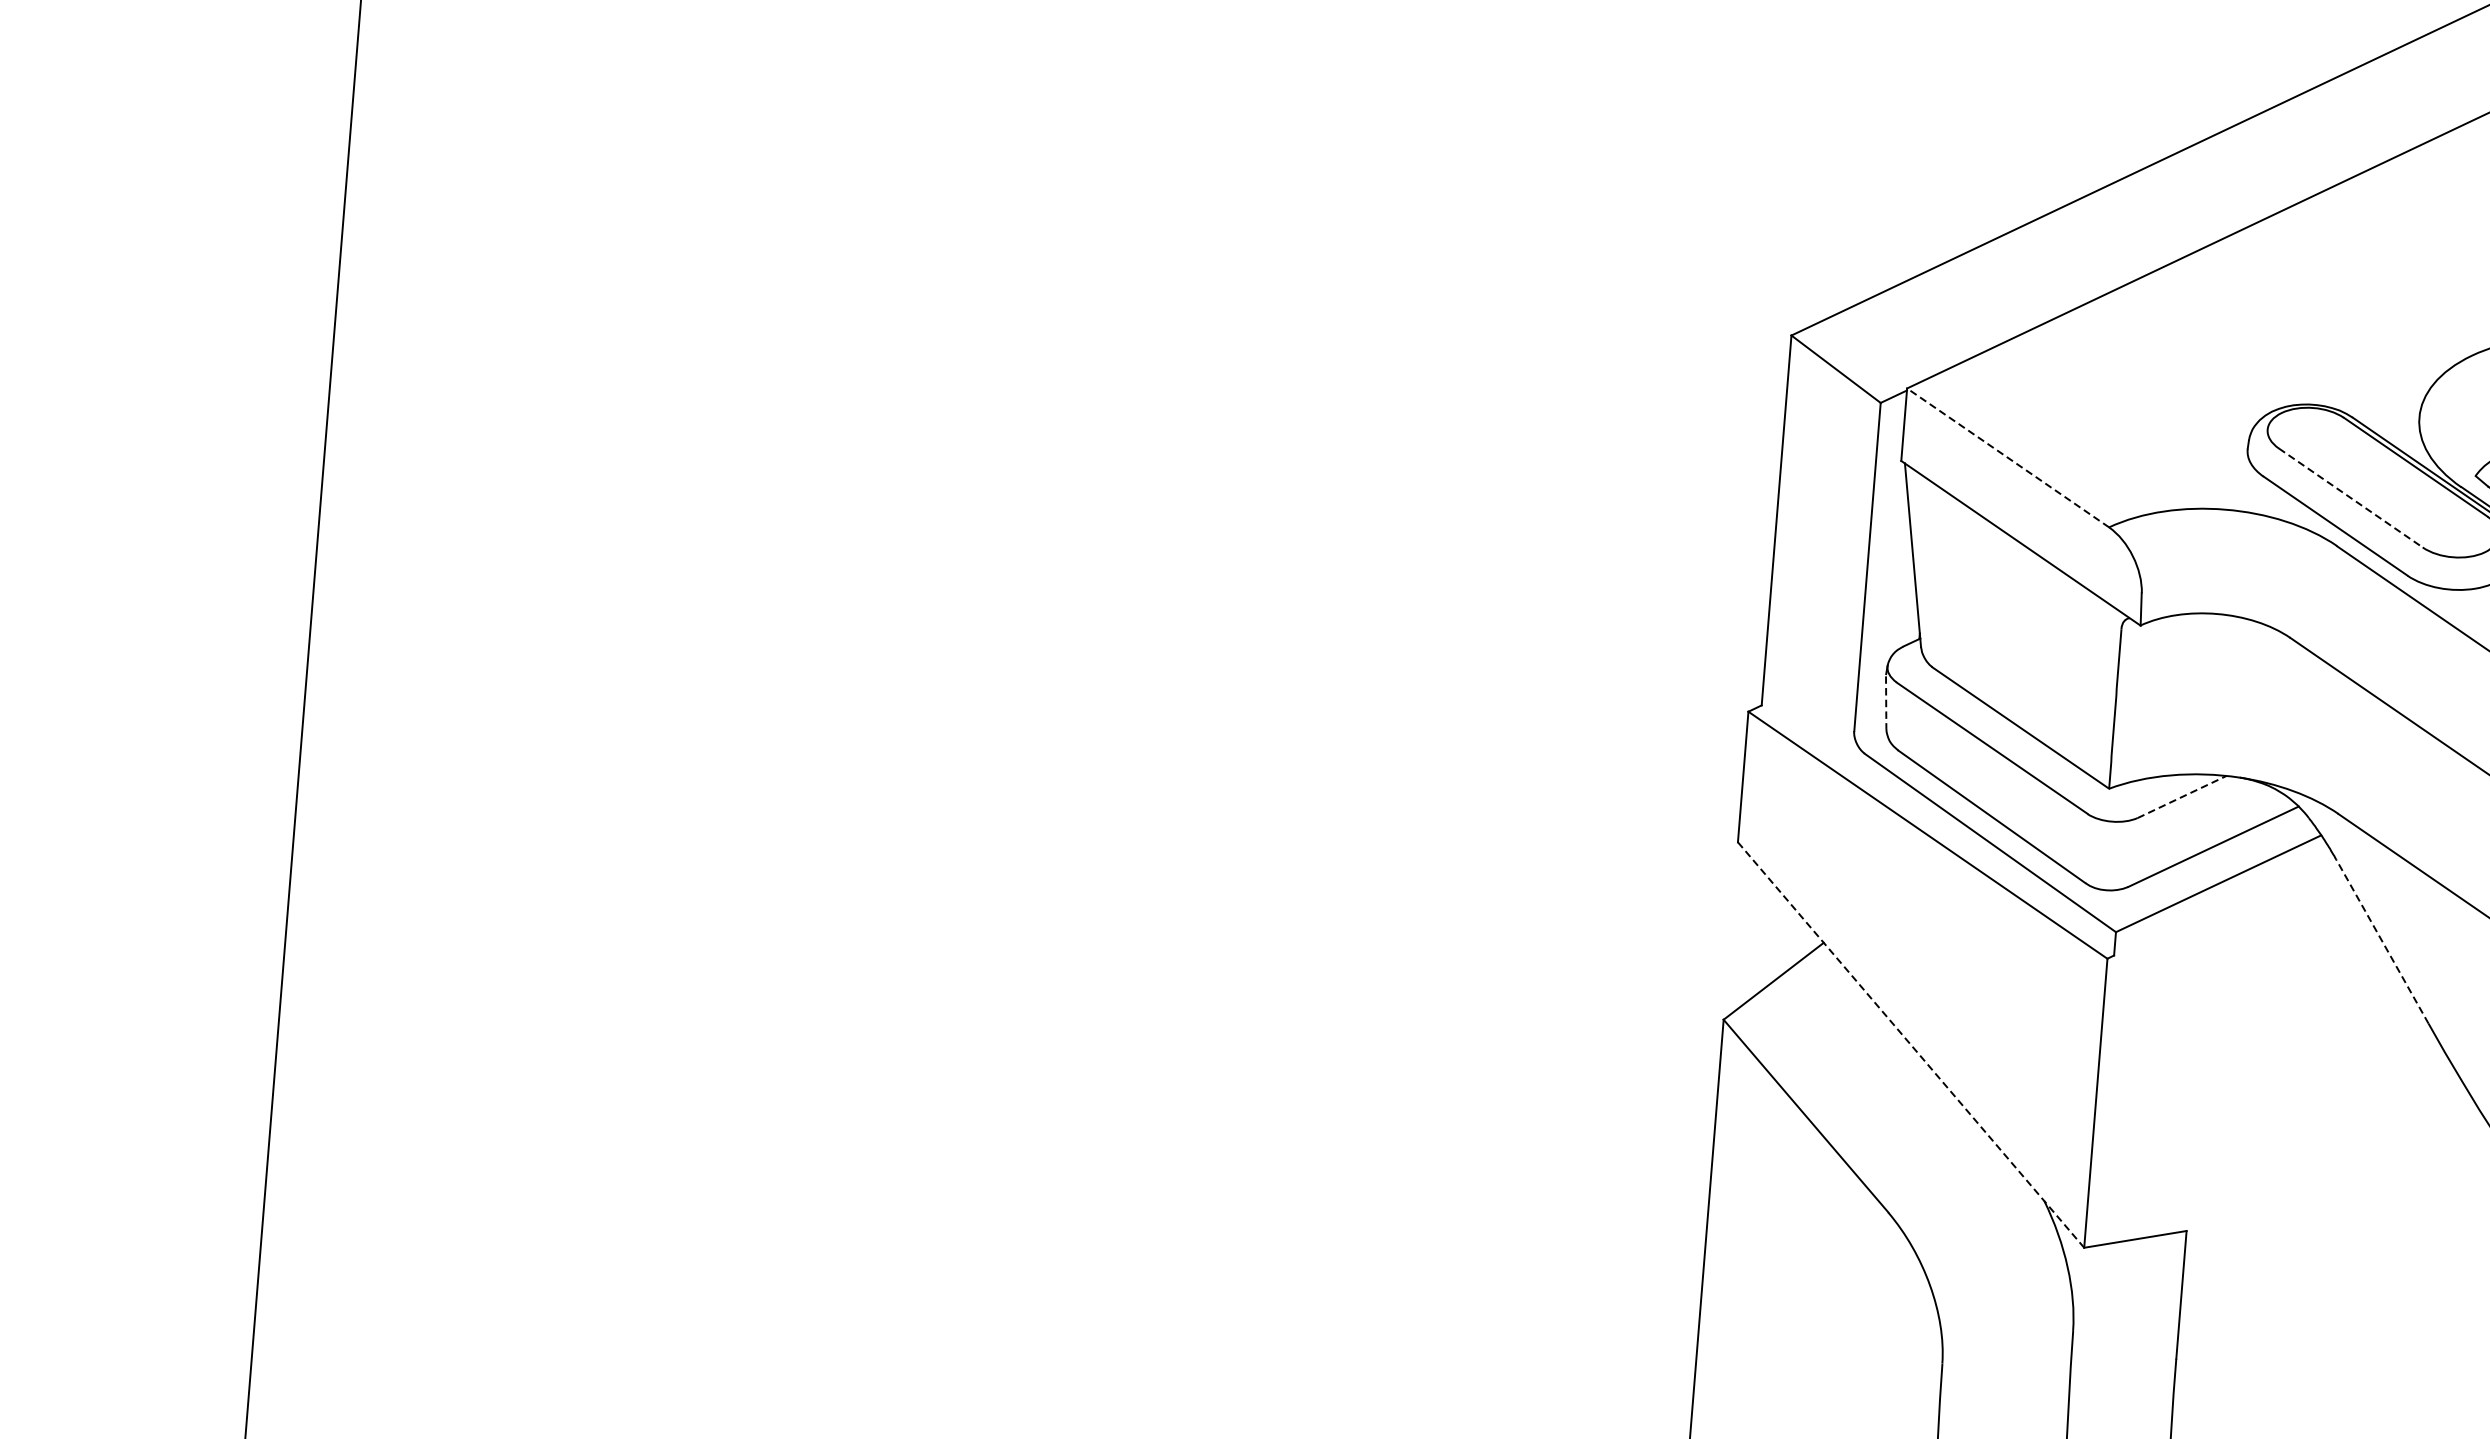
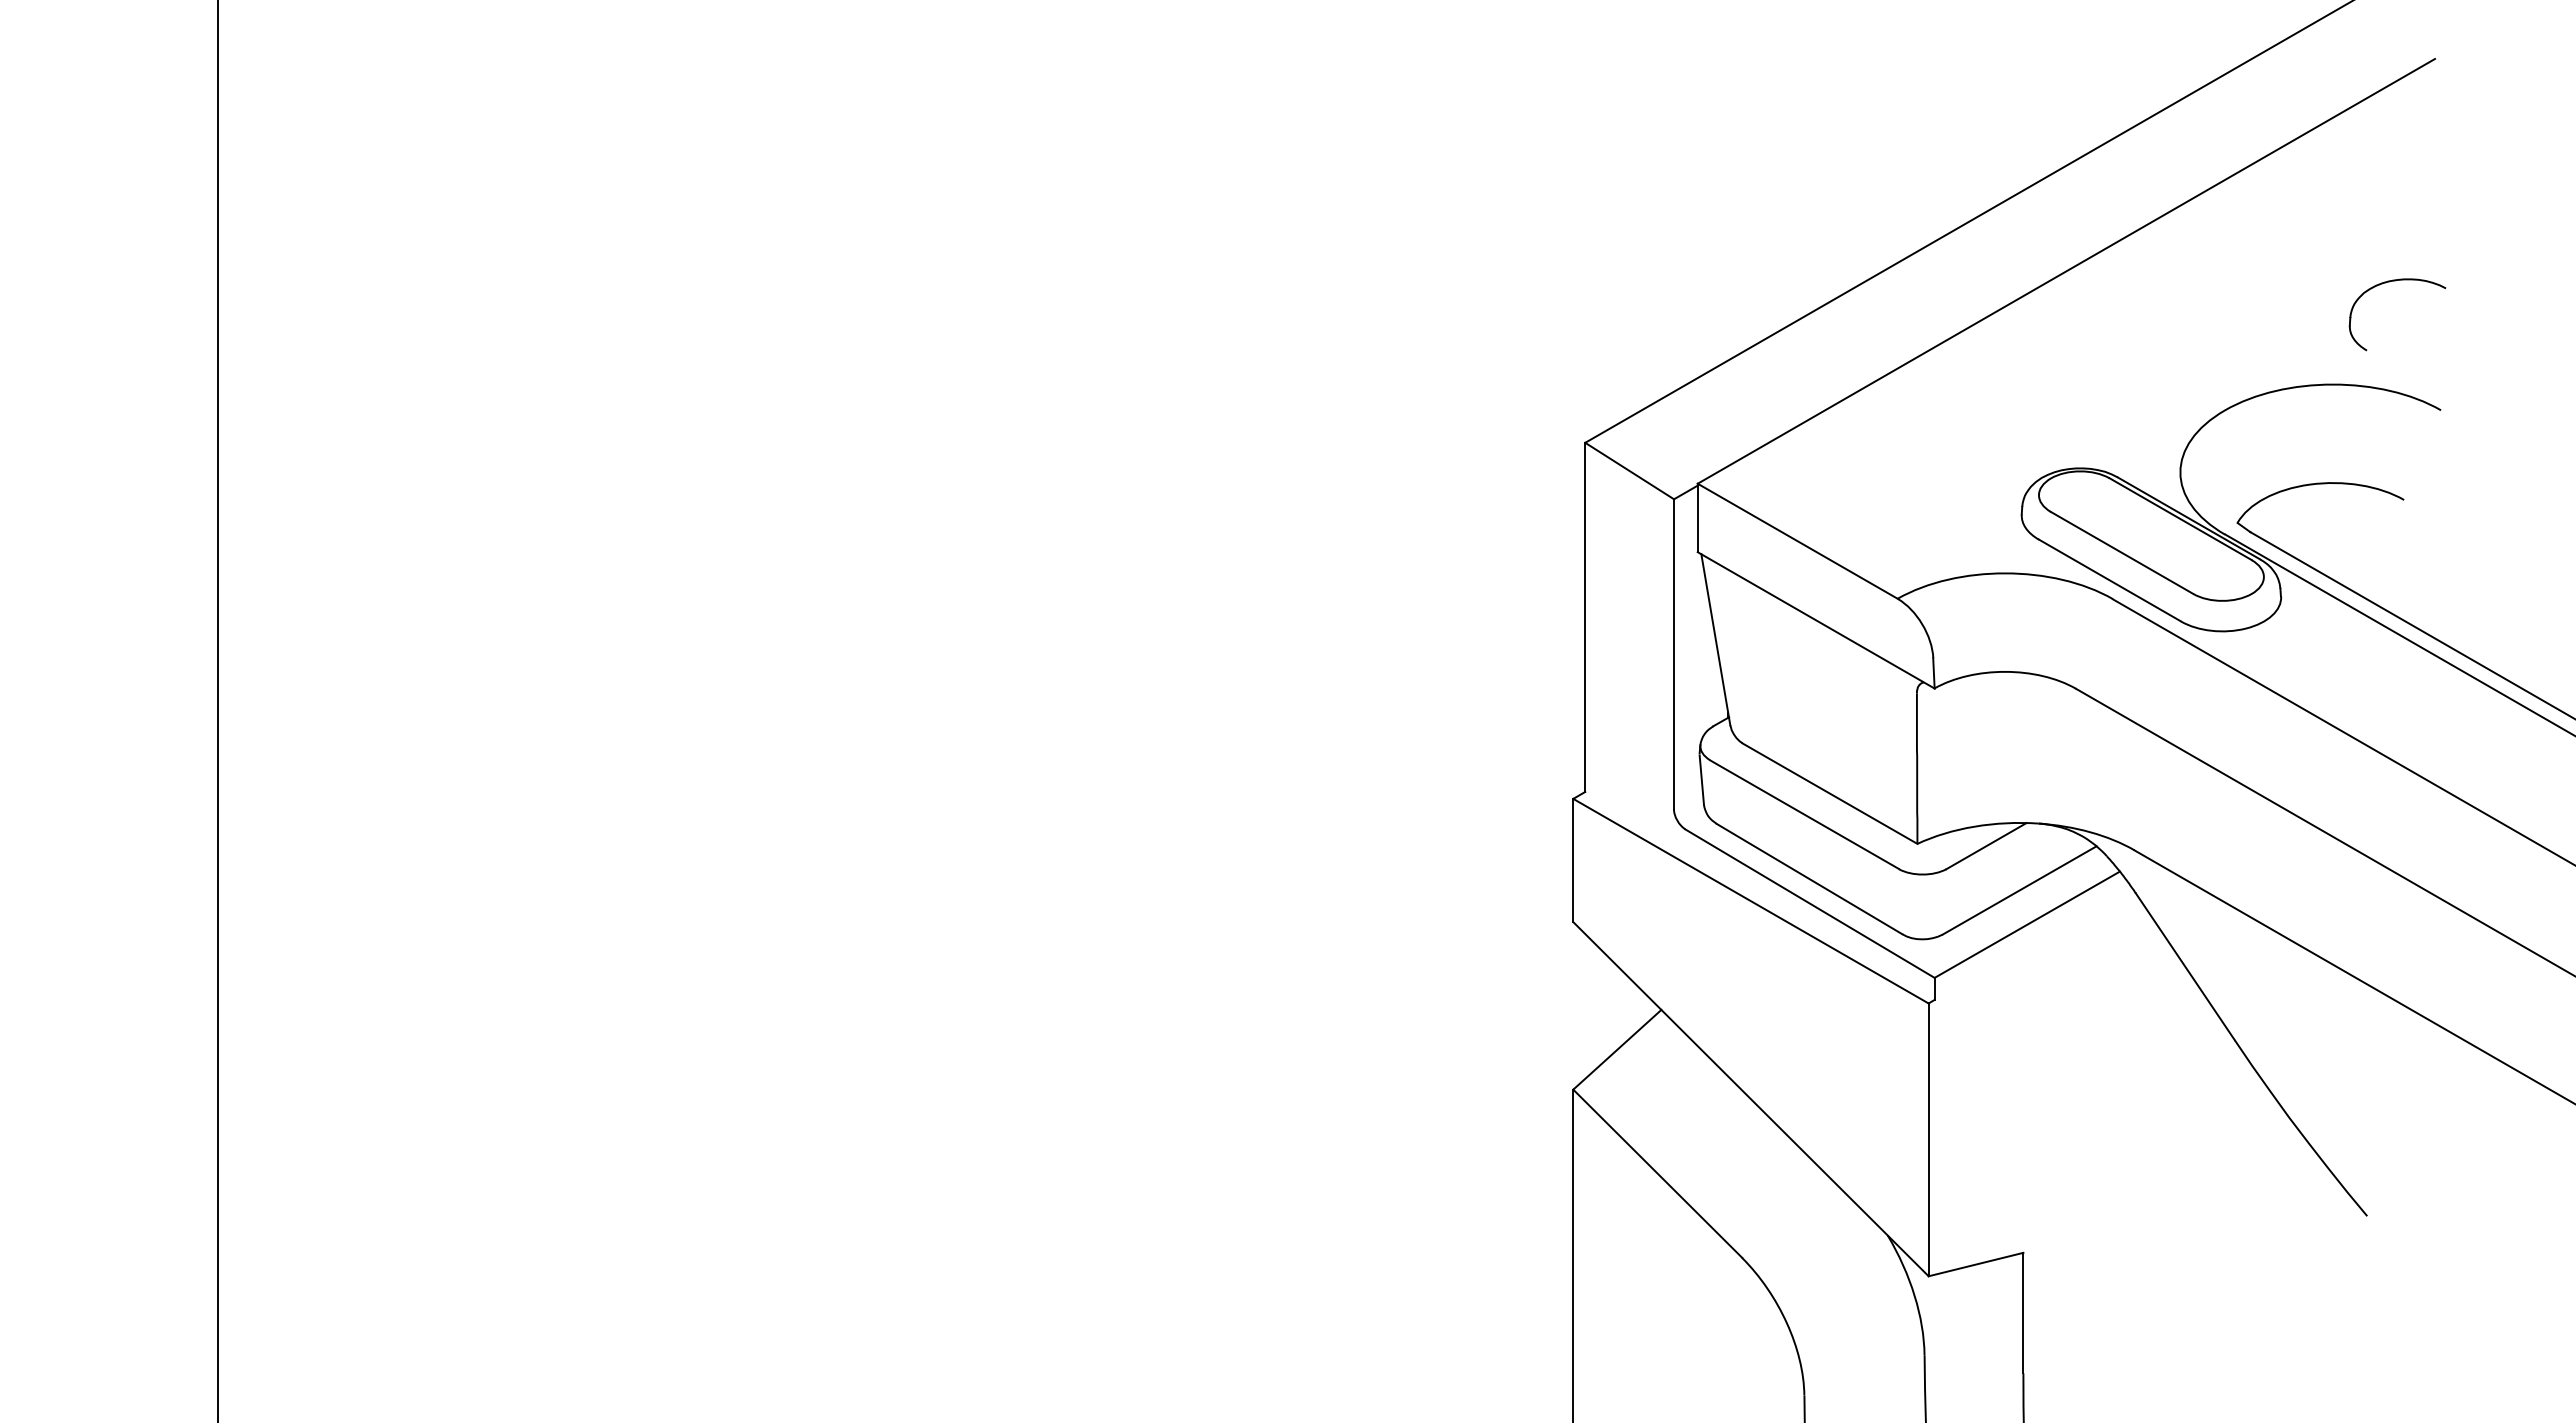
line: (2007, 458) -> (1797, 541), dashed -> solid
line: (2351, 498) -> (2122, 553), dashed -> solid
line: (1885, 702) -> (1701, 779), dashed -> solid
line: (2182, 796) -> (1986, 845), dashed -> solid
line: (2382, 941) -> (2185, 966), dashed -> solid
line: (1910, 1045) -> (1750, 1099), dashed -> solid

